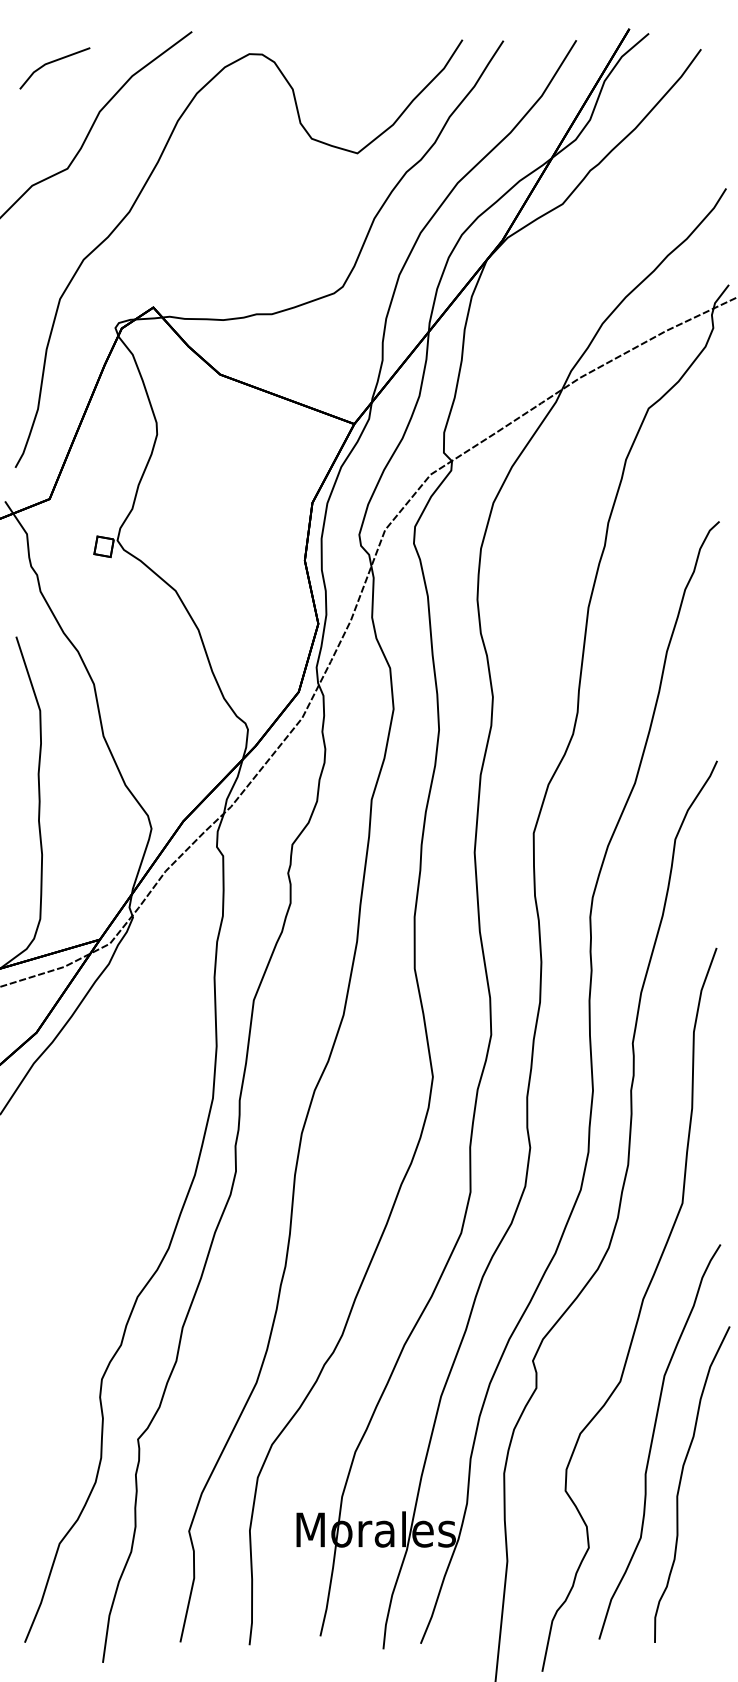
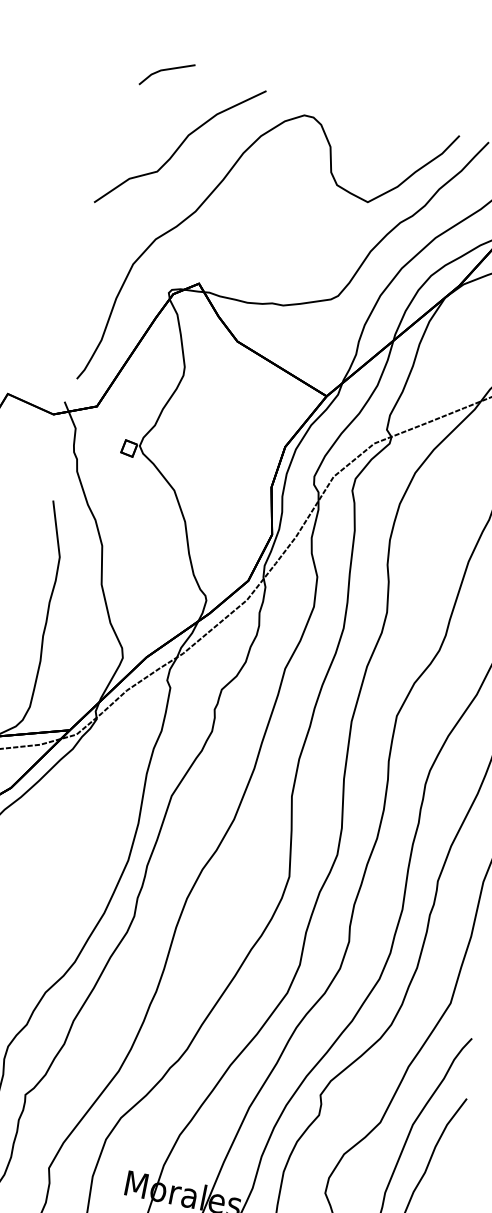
line: (51, 63) -> (165, 70), moved

